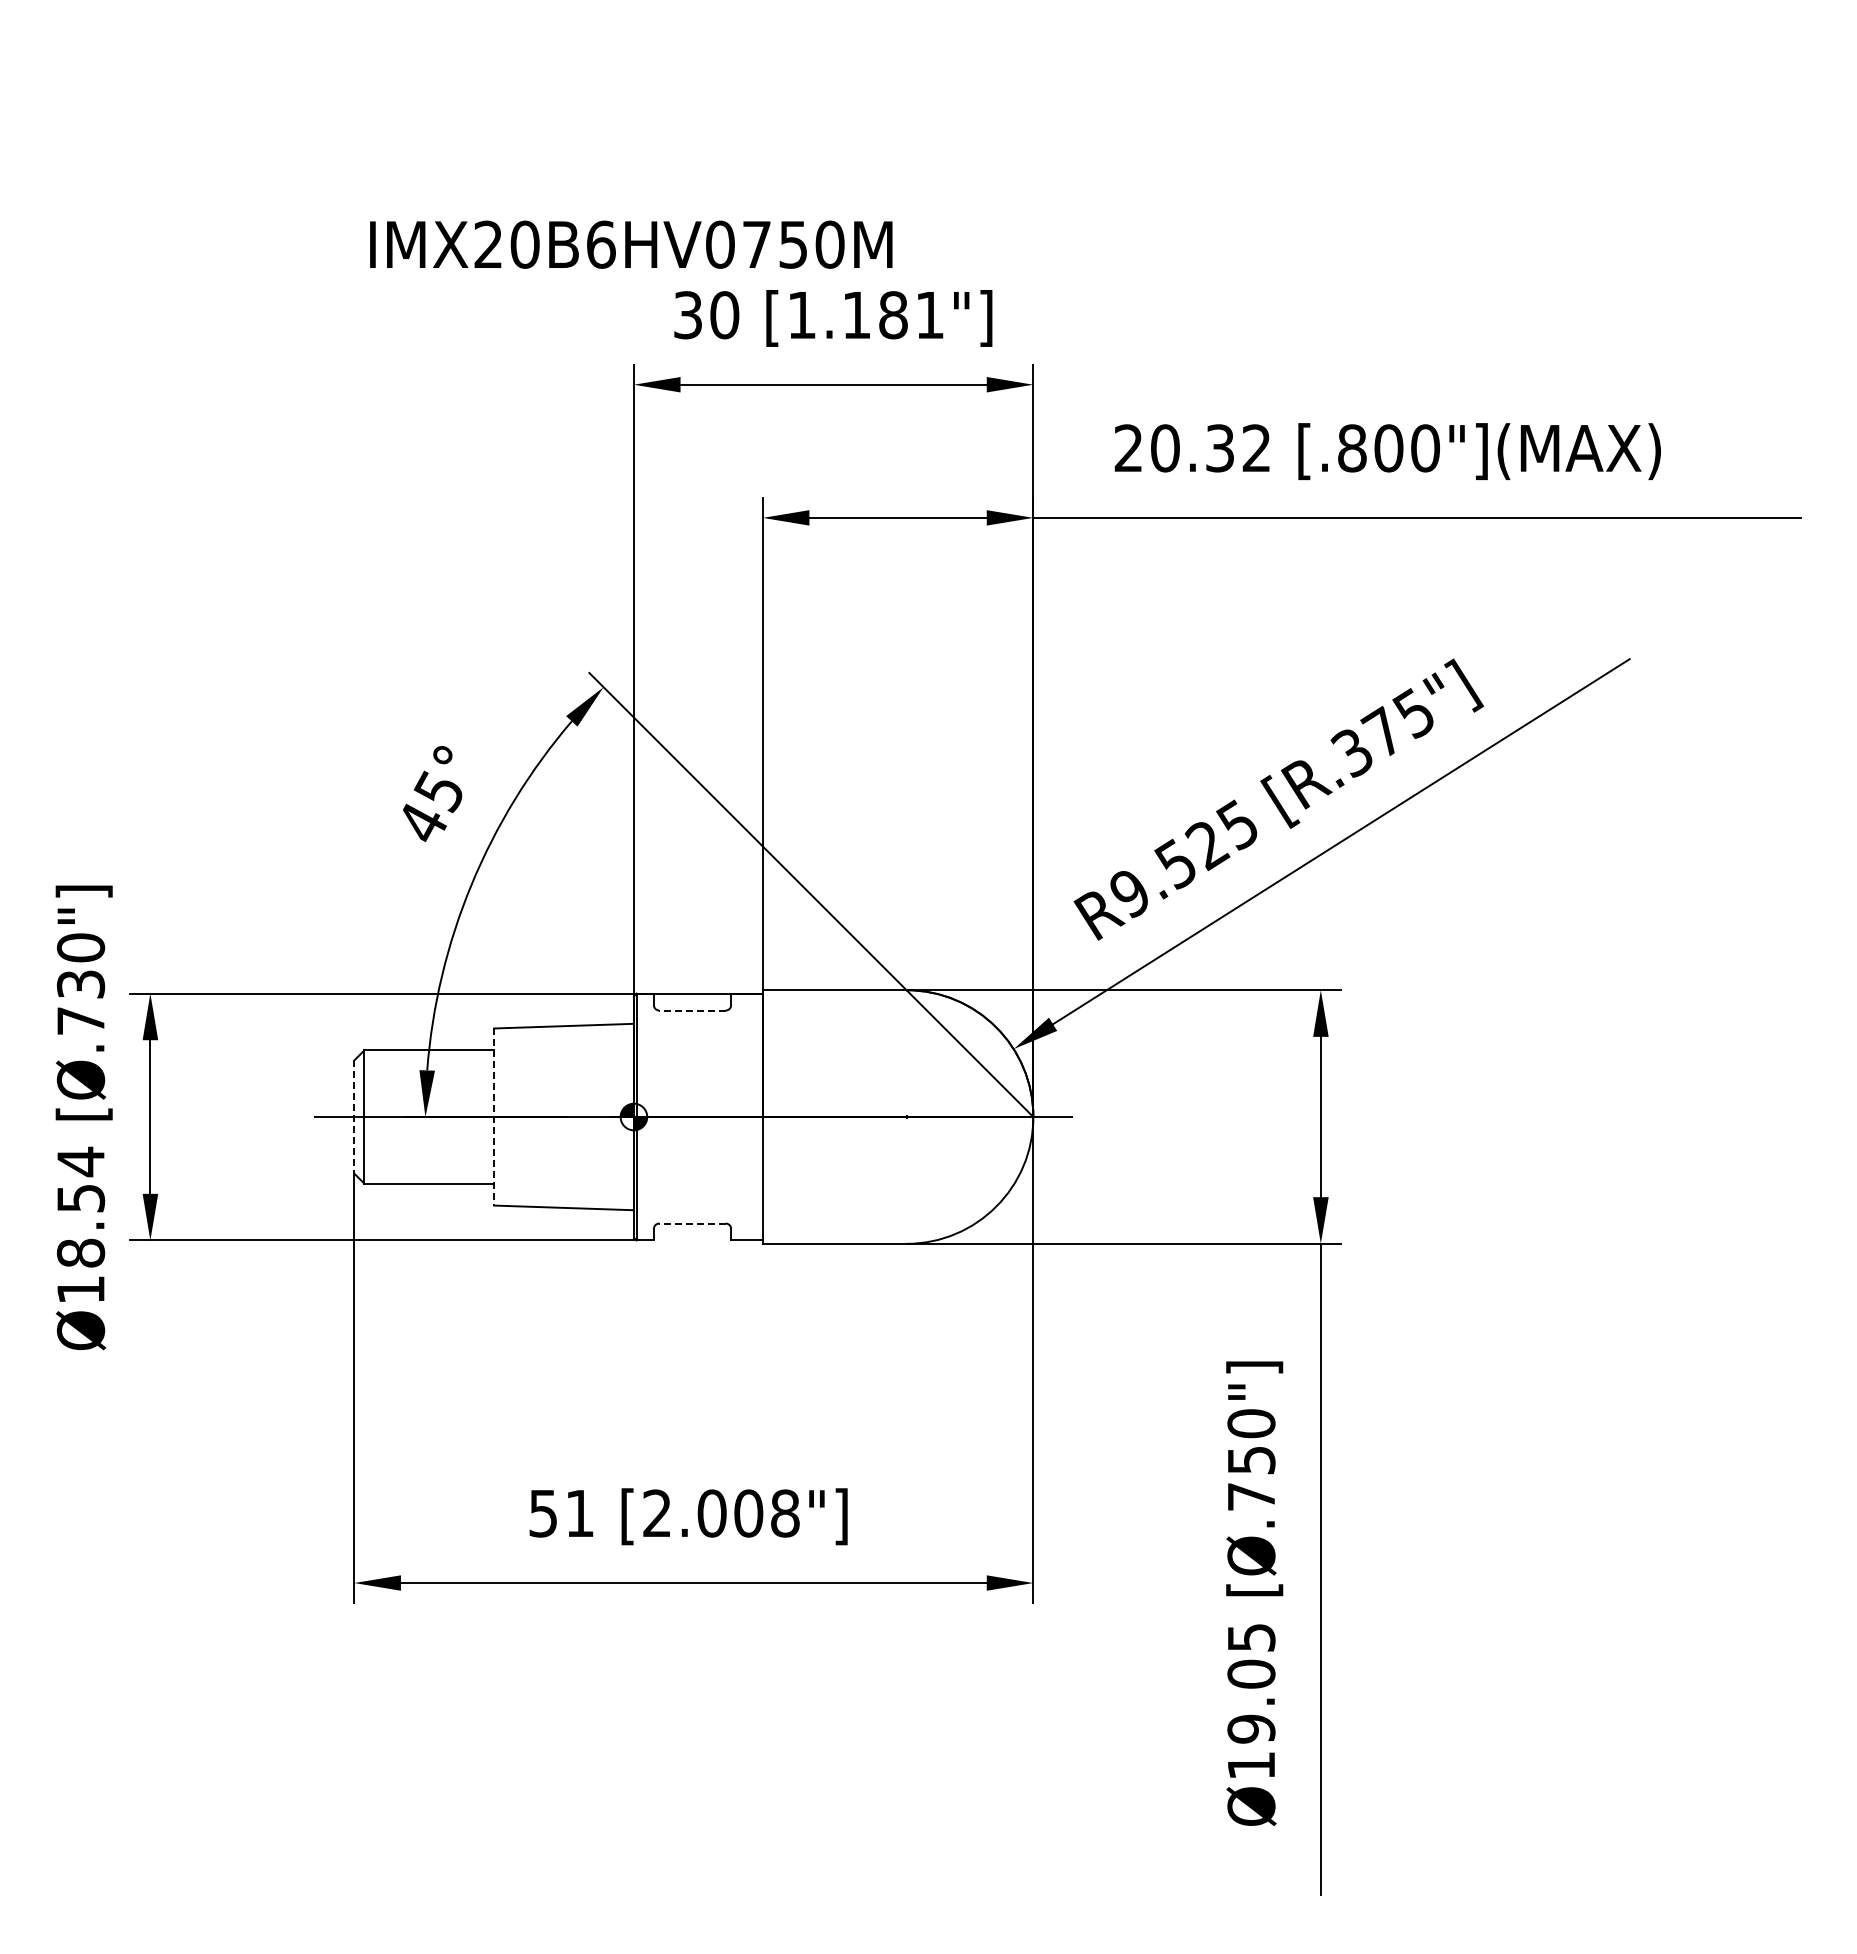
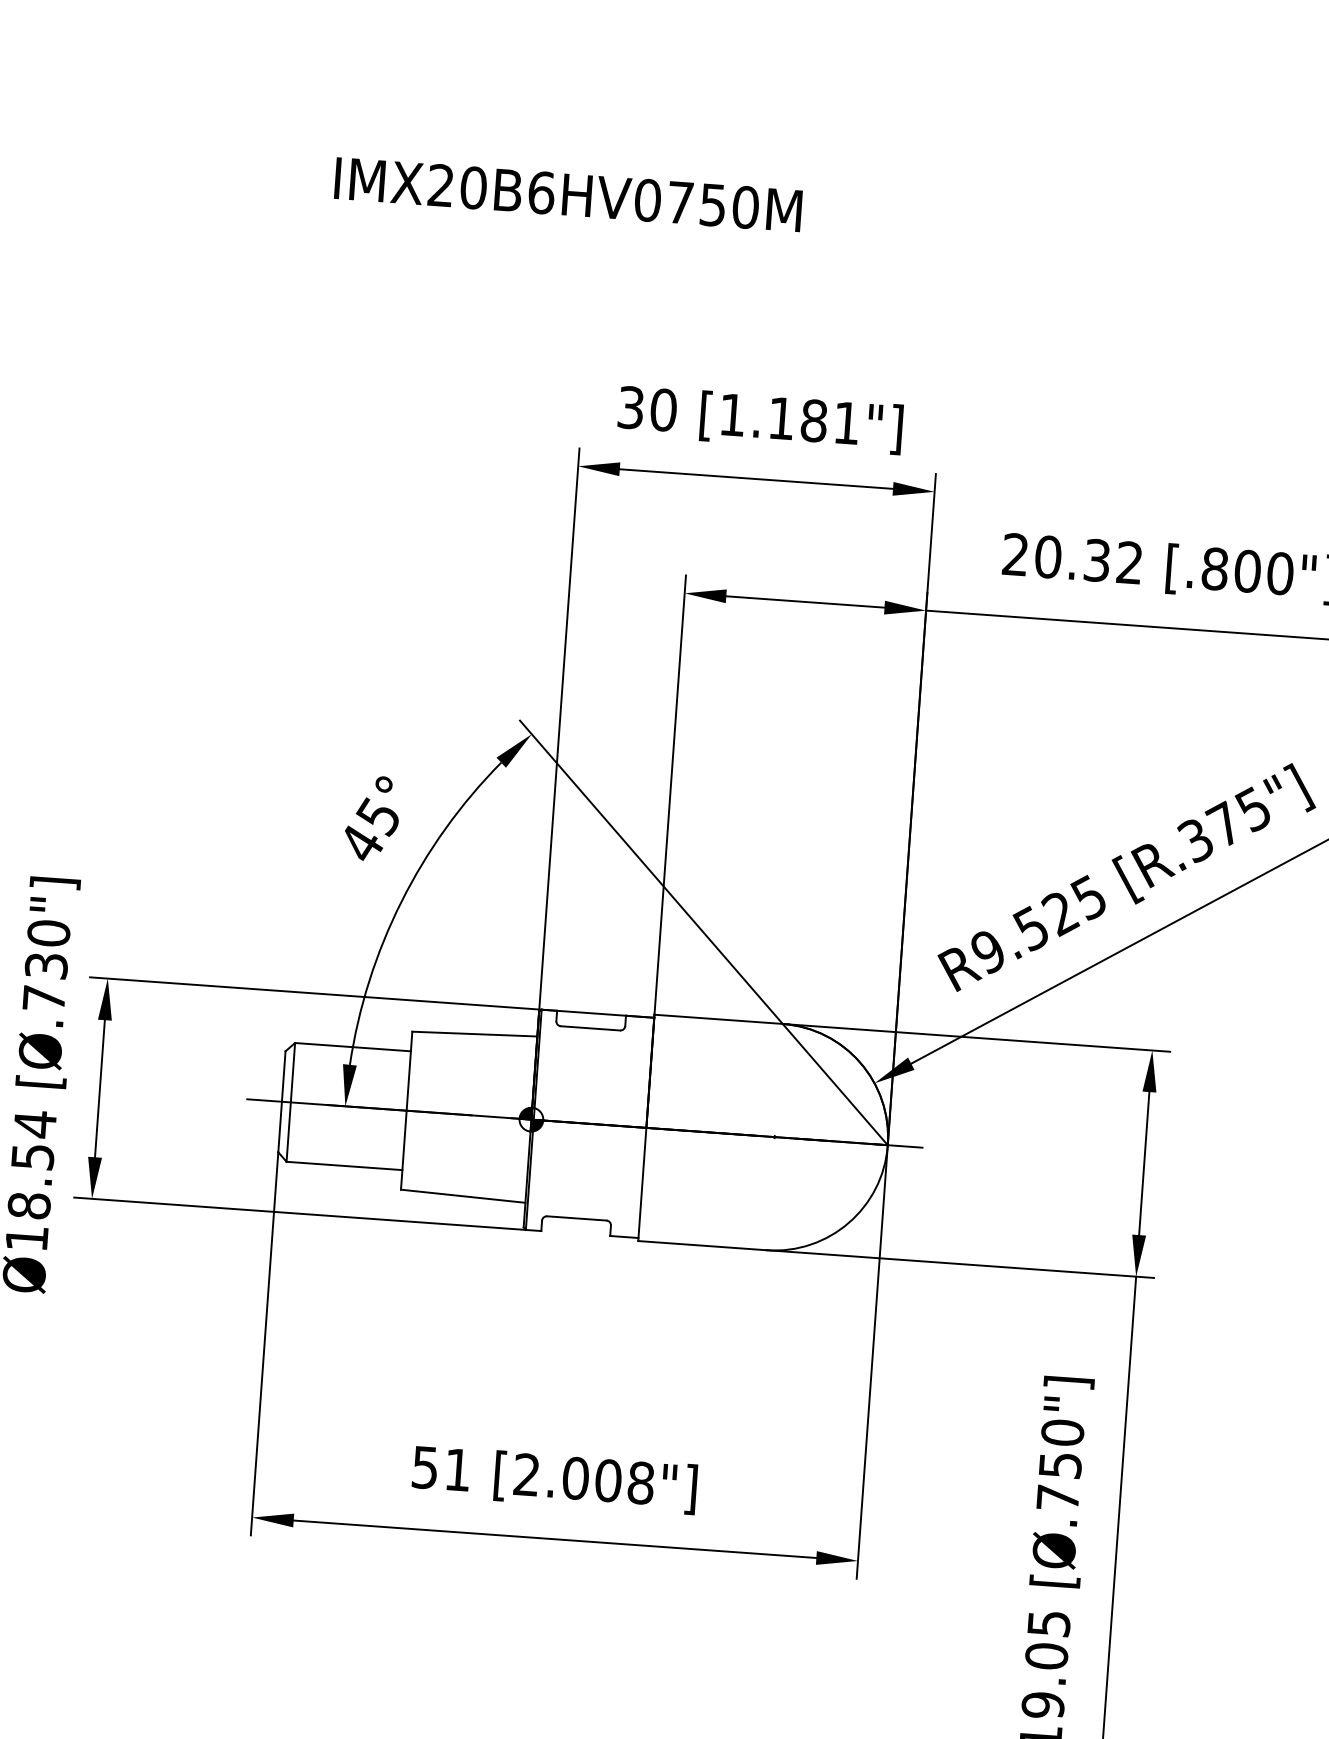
text: (631, 244) -> (568, 194), moved
line: (692, 1010) -> (590, 1028), dashed -> solid
line: (354, 1117) -> (282, 1102), dashed -> solid
line: (494, 1117) -> (406, 1111), dashed -> solid
line: (692, 1223) -> (576, 1218), dashed -> solid

